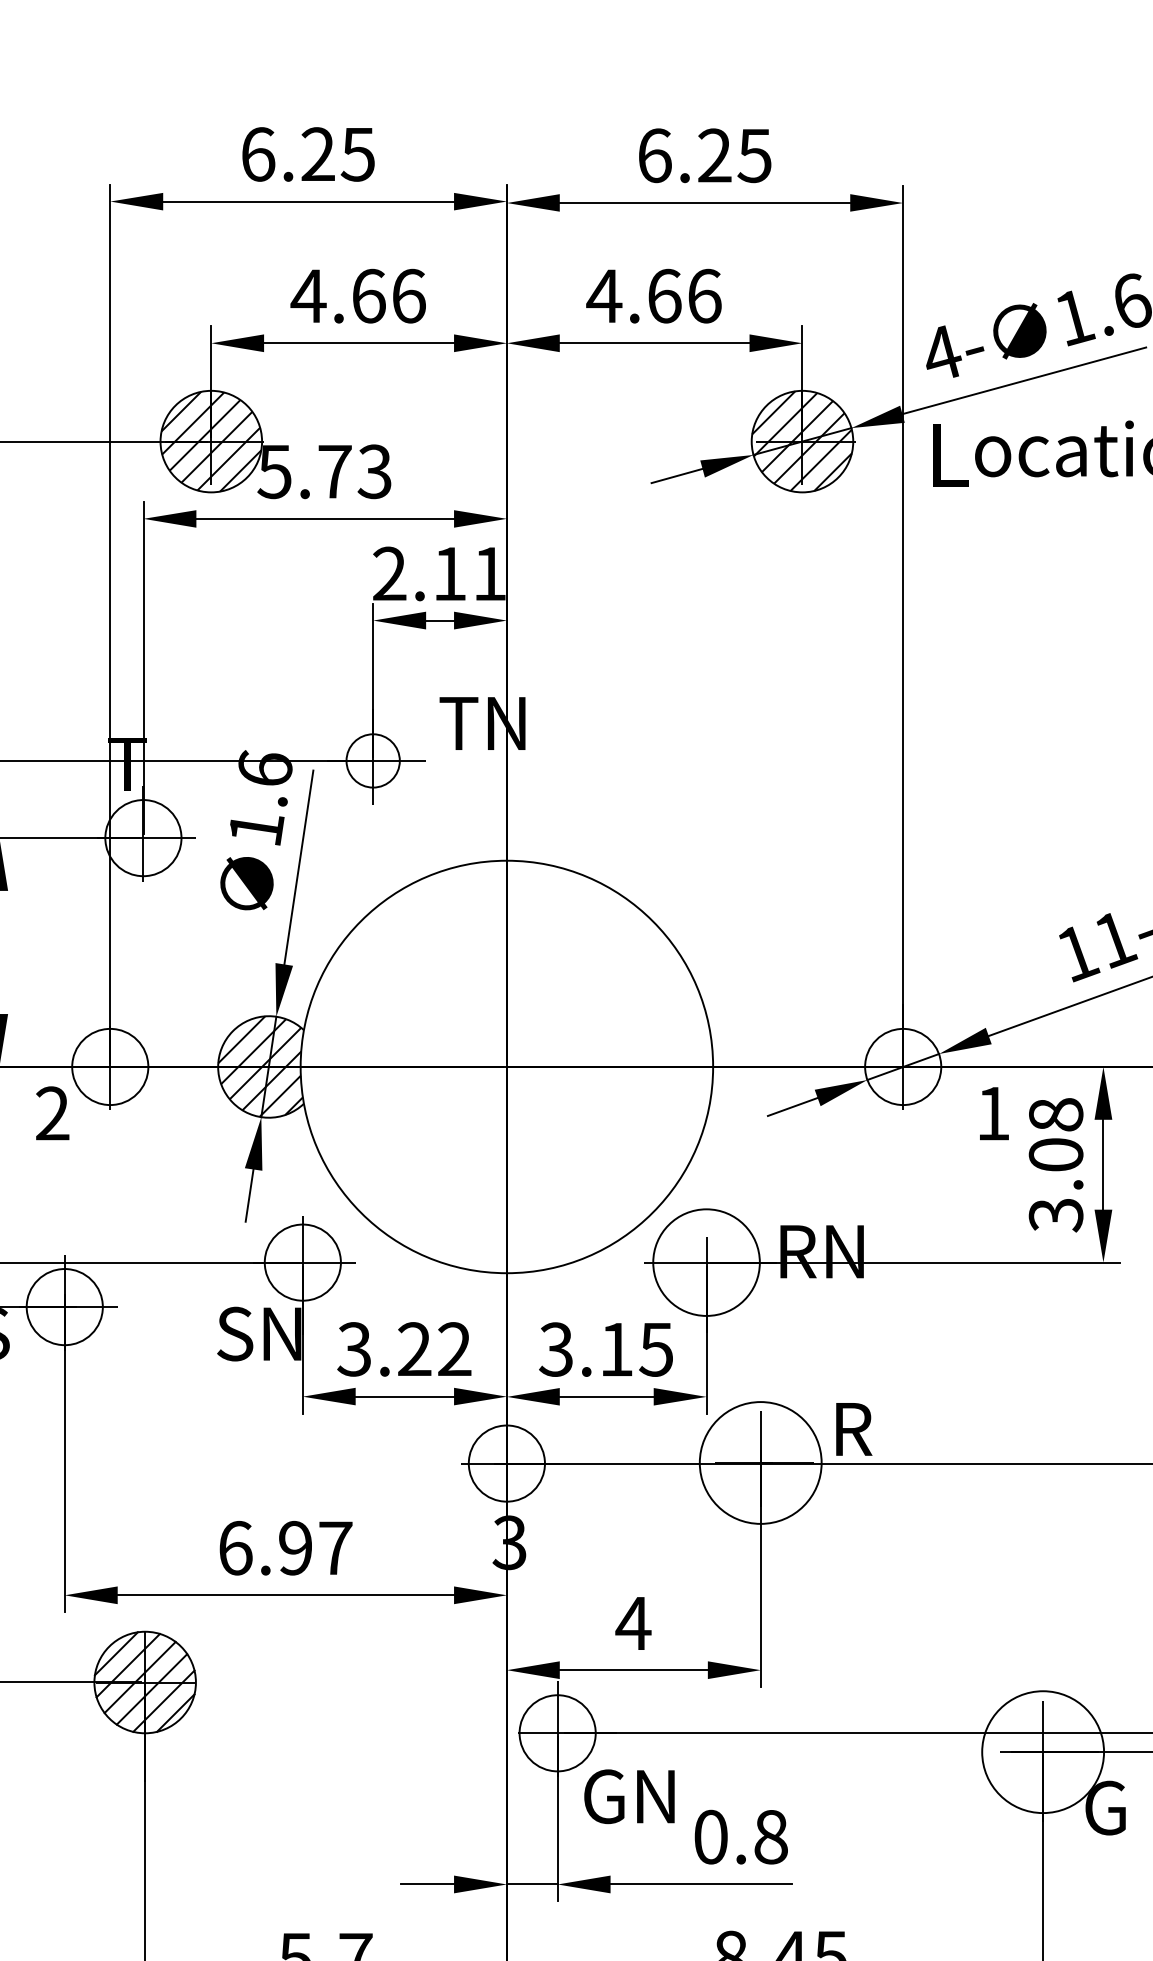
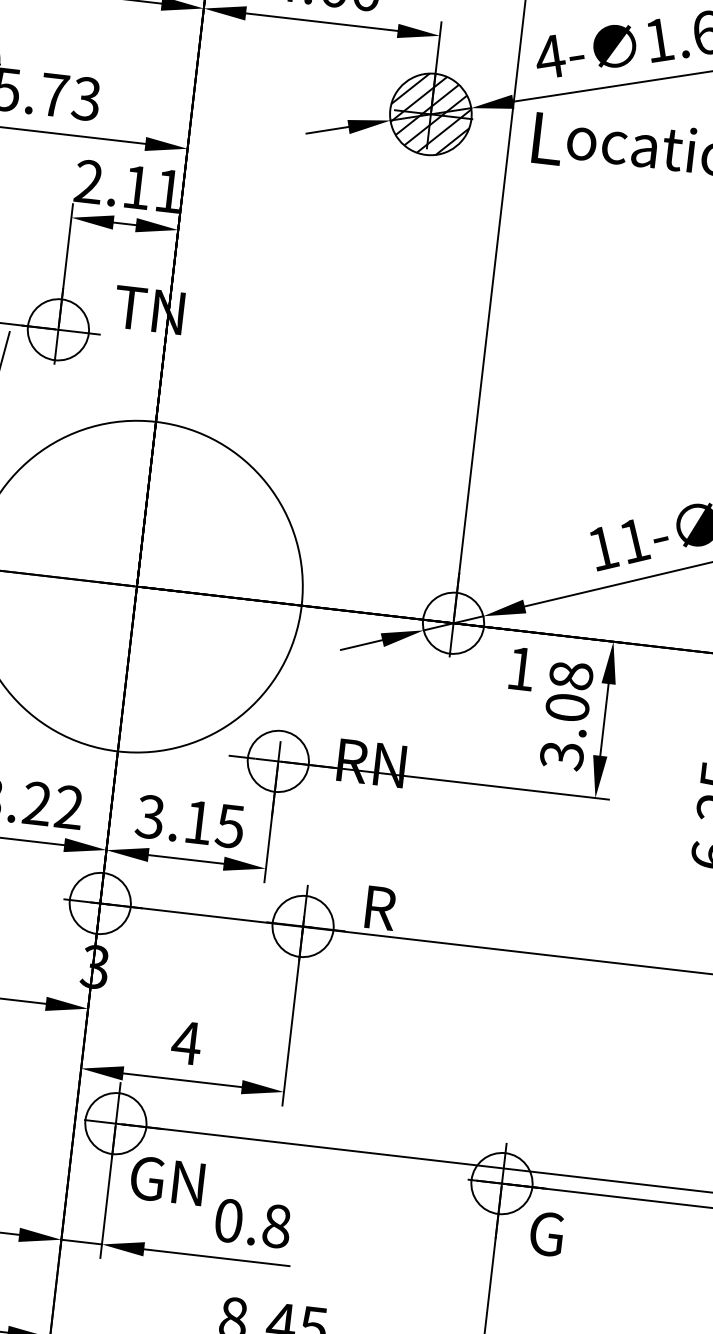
circle: (373, 760) -> (58, 329), size x1.43
circle: (706, 1262) -> (278, 761), size x0.71
circle: (760, 1462) -> (302, 926), size x0.62
circle: (1043, 1752) -> (502, 1183), size x0.62

